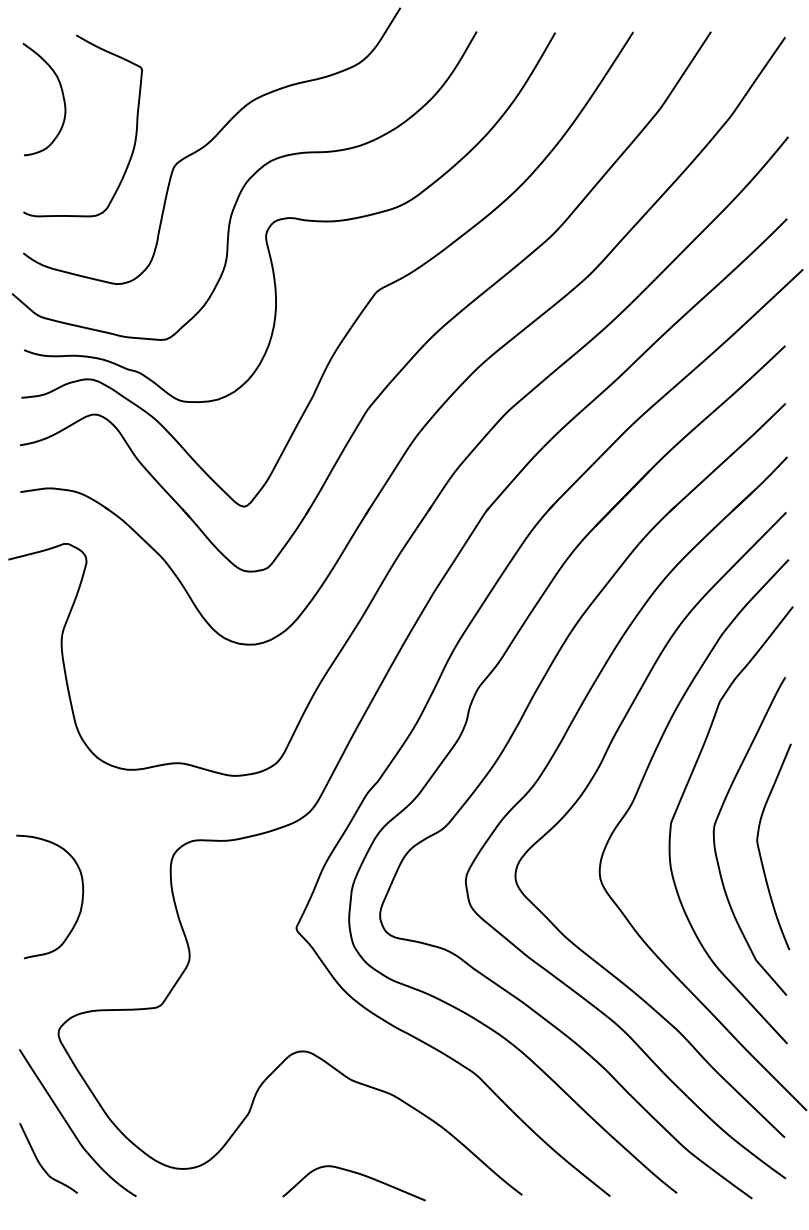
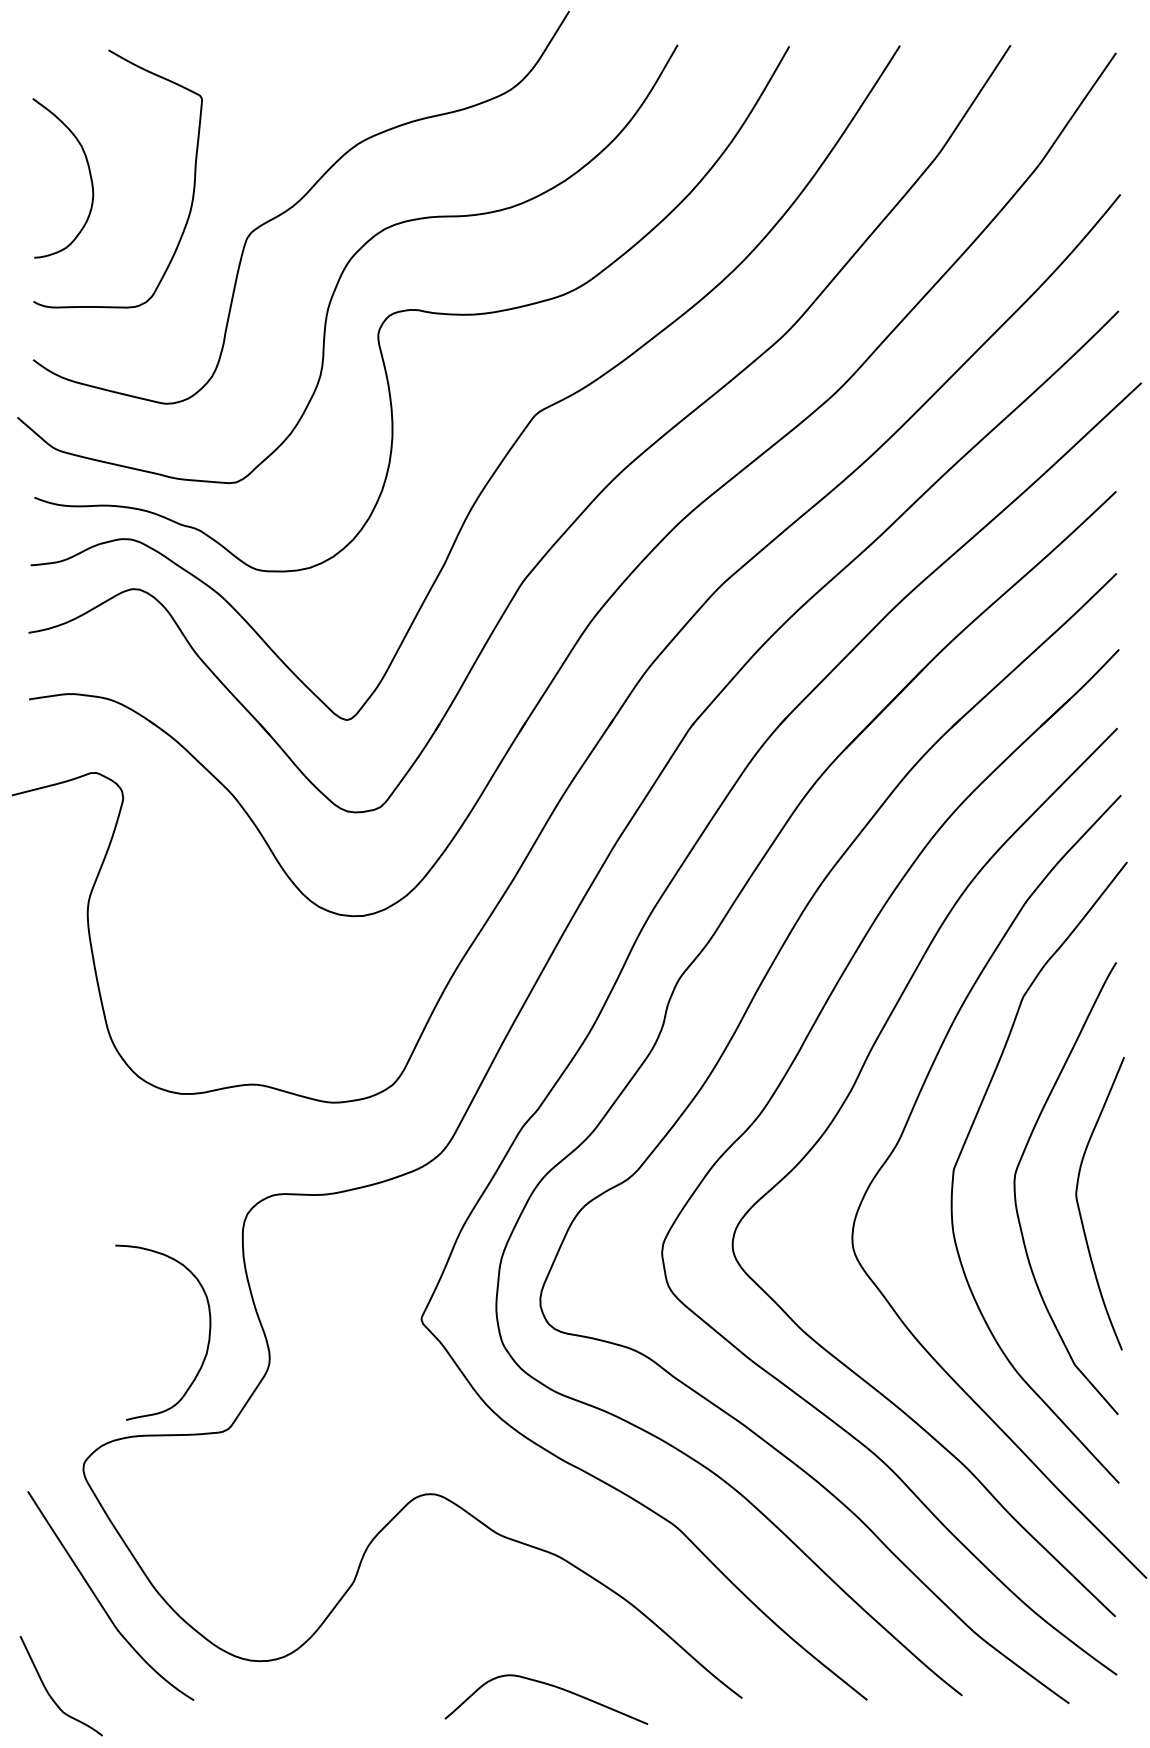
curve: (62, 97) -> (89, 175), moved
curve: (81, 898) -> (208, 1334), moved
curve: (41, 1164) -> (50, 1694), moved
curve: (357, 1174) -> (551, 1686), moved

